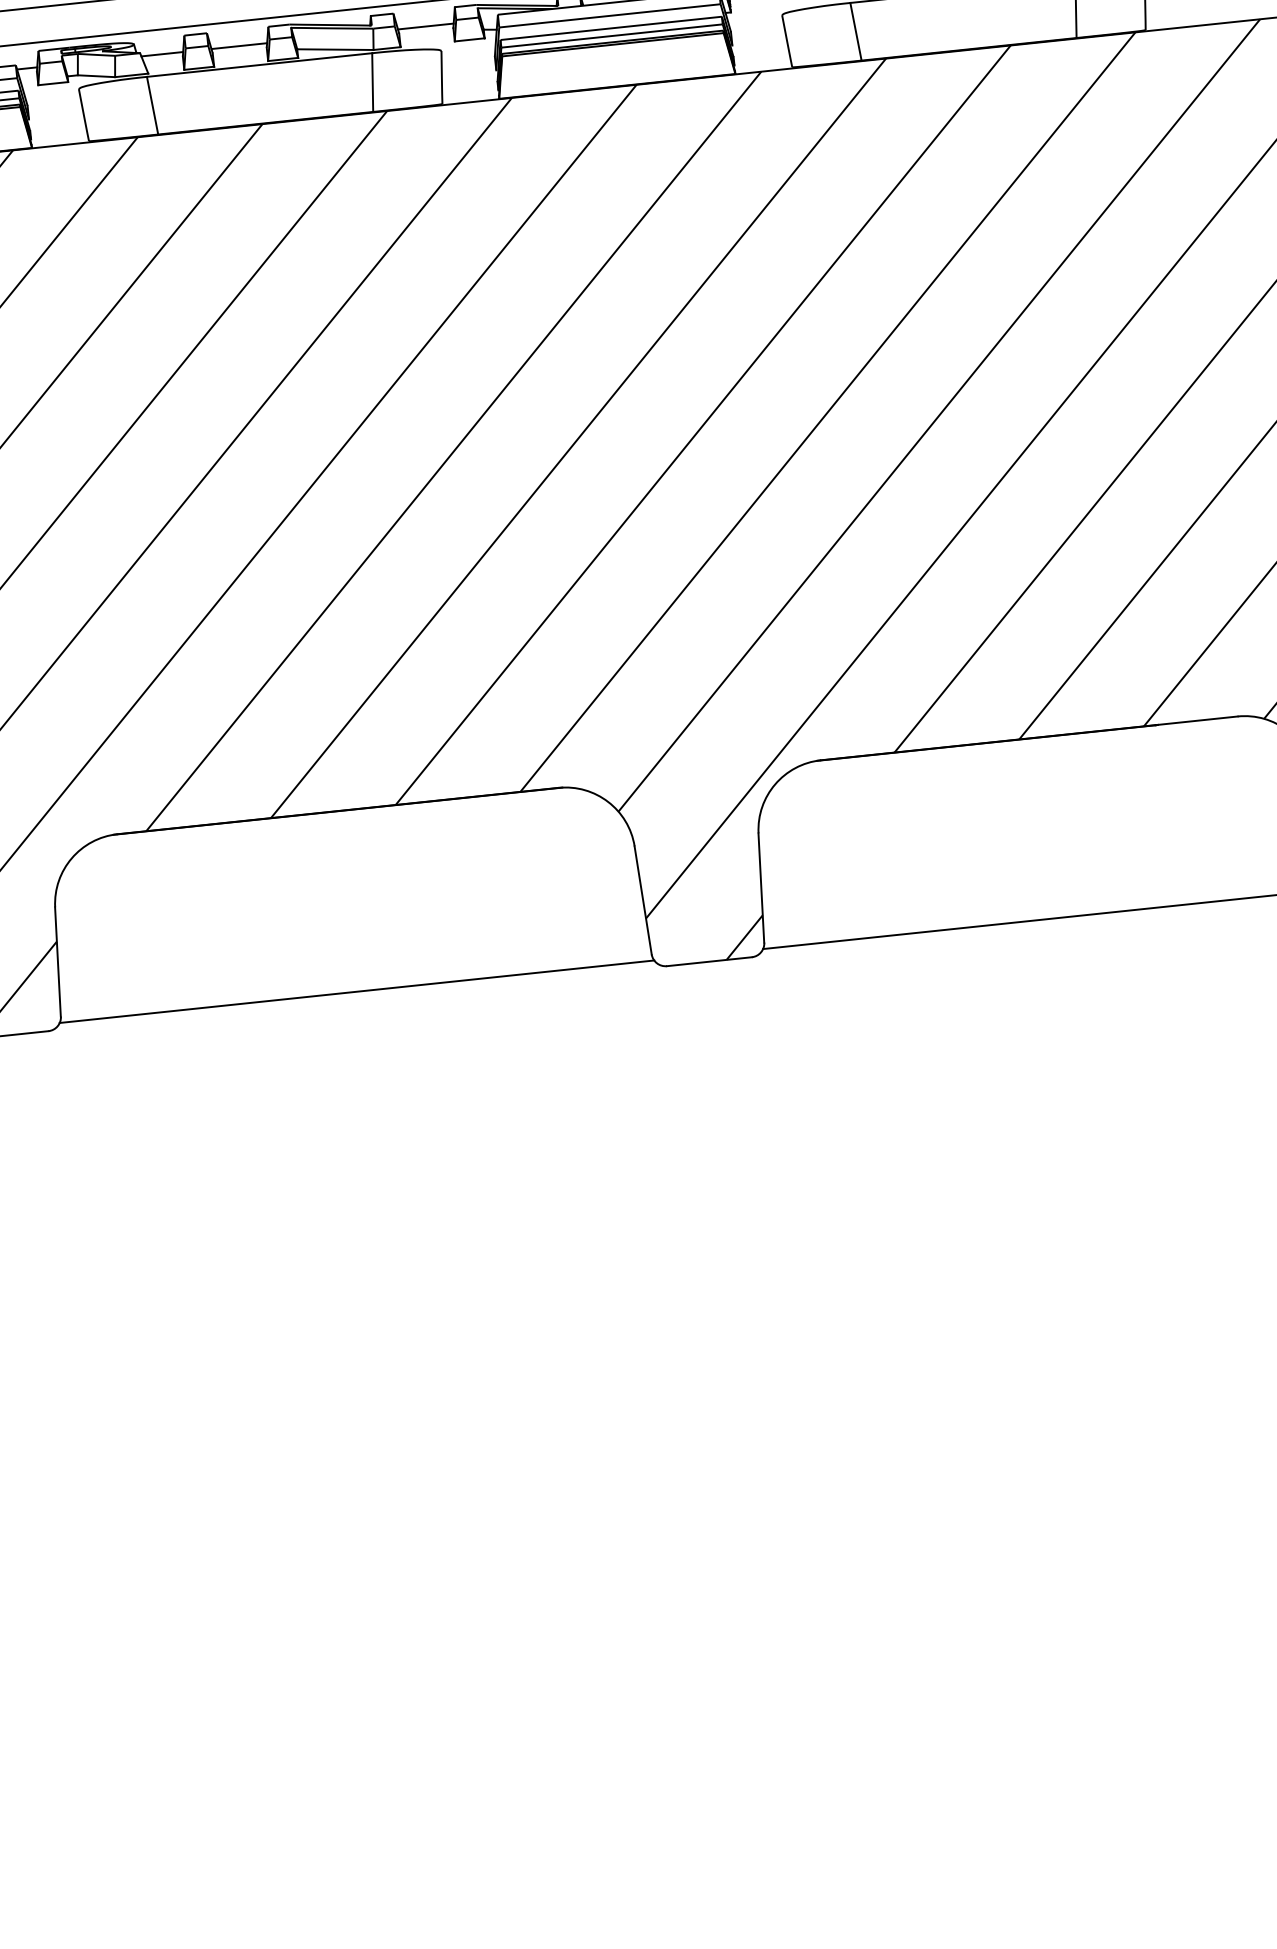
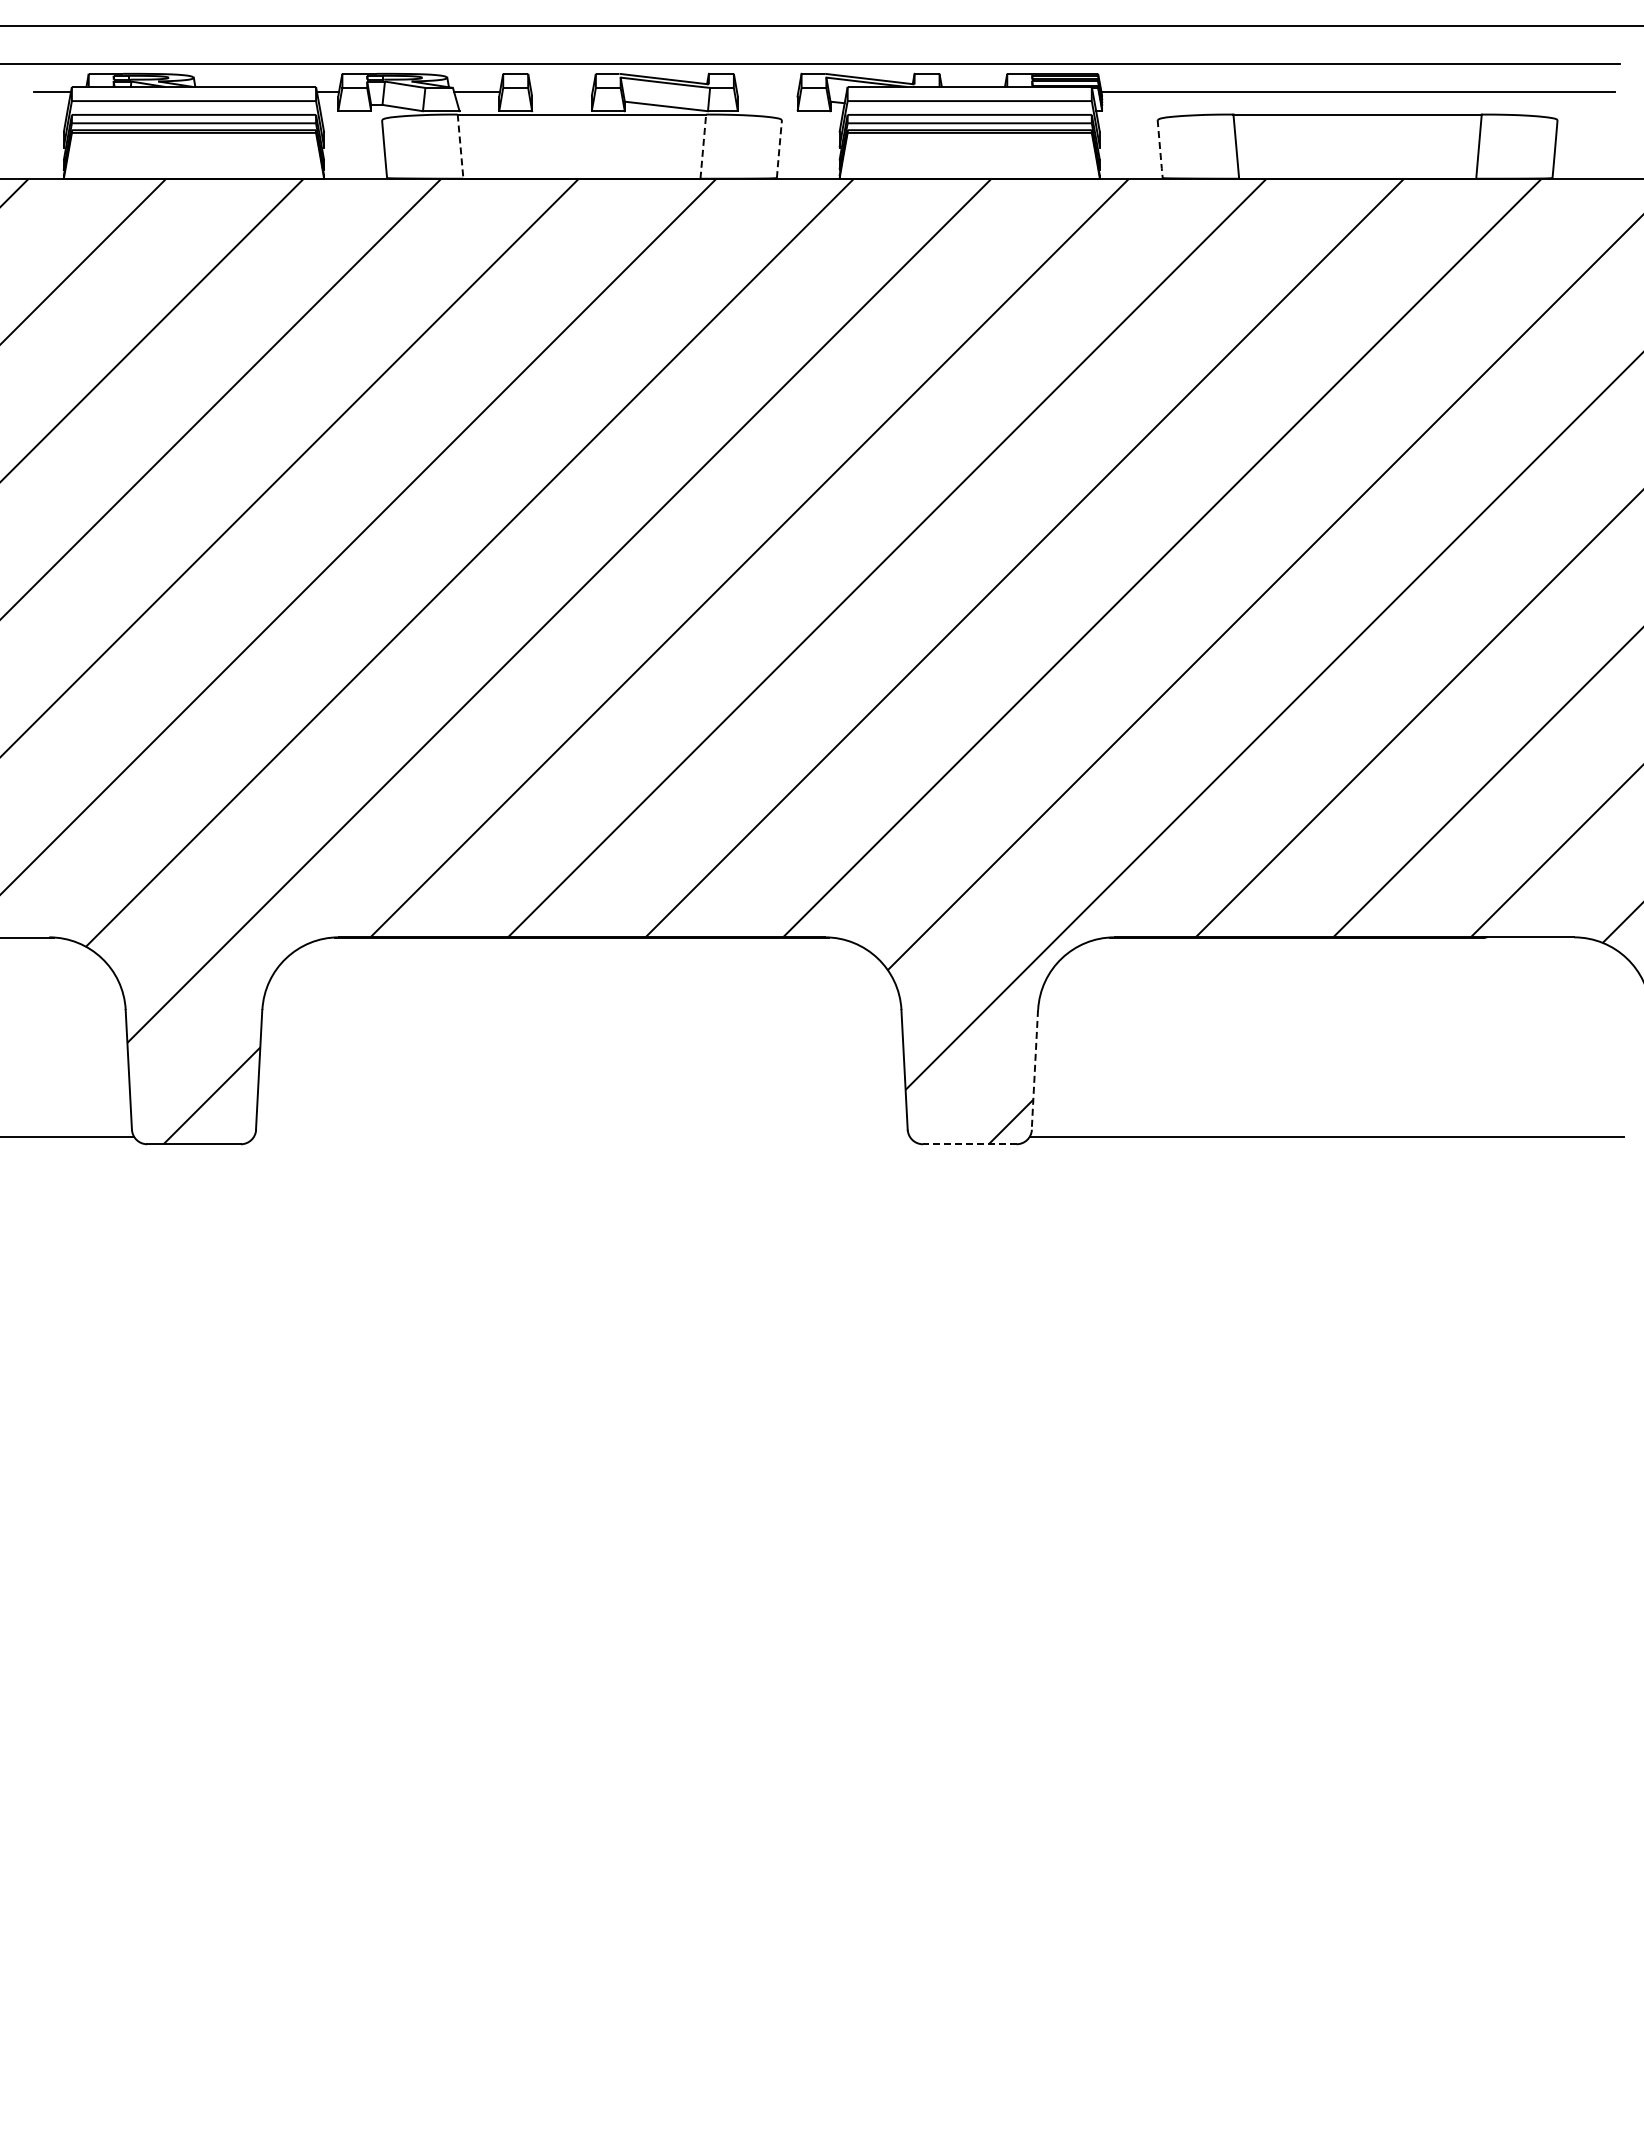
line: (425, 26) -> (767, 91), removed
line: (787, 41) -> (1160, 149), solid -> dashed
line: (238, 46) -> (561, 91), removed
line: (442, 77) -> (779, 149), solid -> dashed
line: (372, 82) -> (703, 146), solid -> dashed
line: (152, 106) -> (460, 147), solid -> dashed
line: (760, 887) -> (1034, 1069), solid -> dashed
line: (709, 961) -> (969, 1144), solid -> dashed
line: (356, 991) -> (581, 1136), removed

